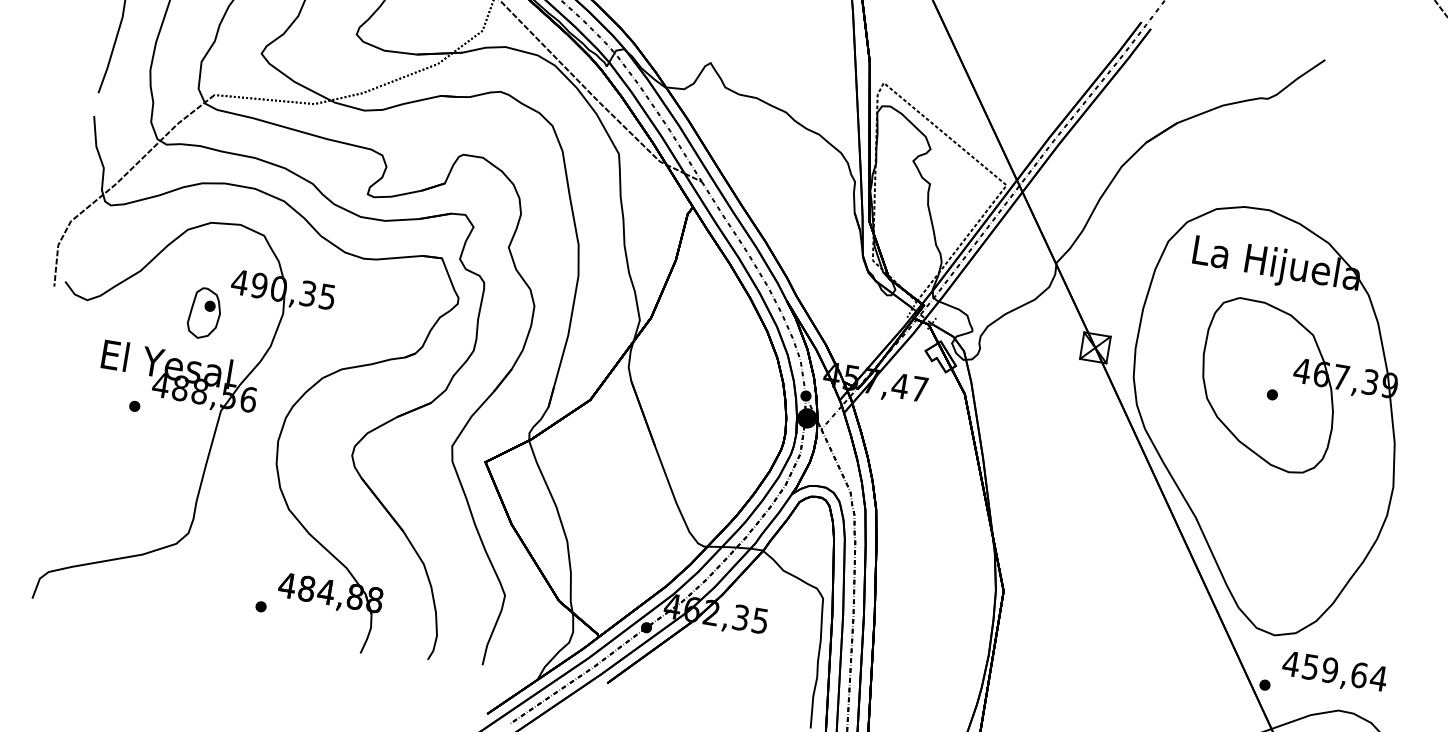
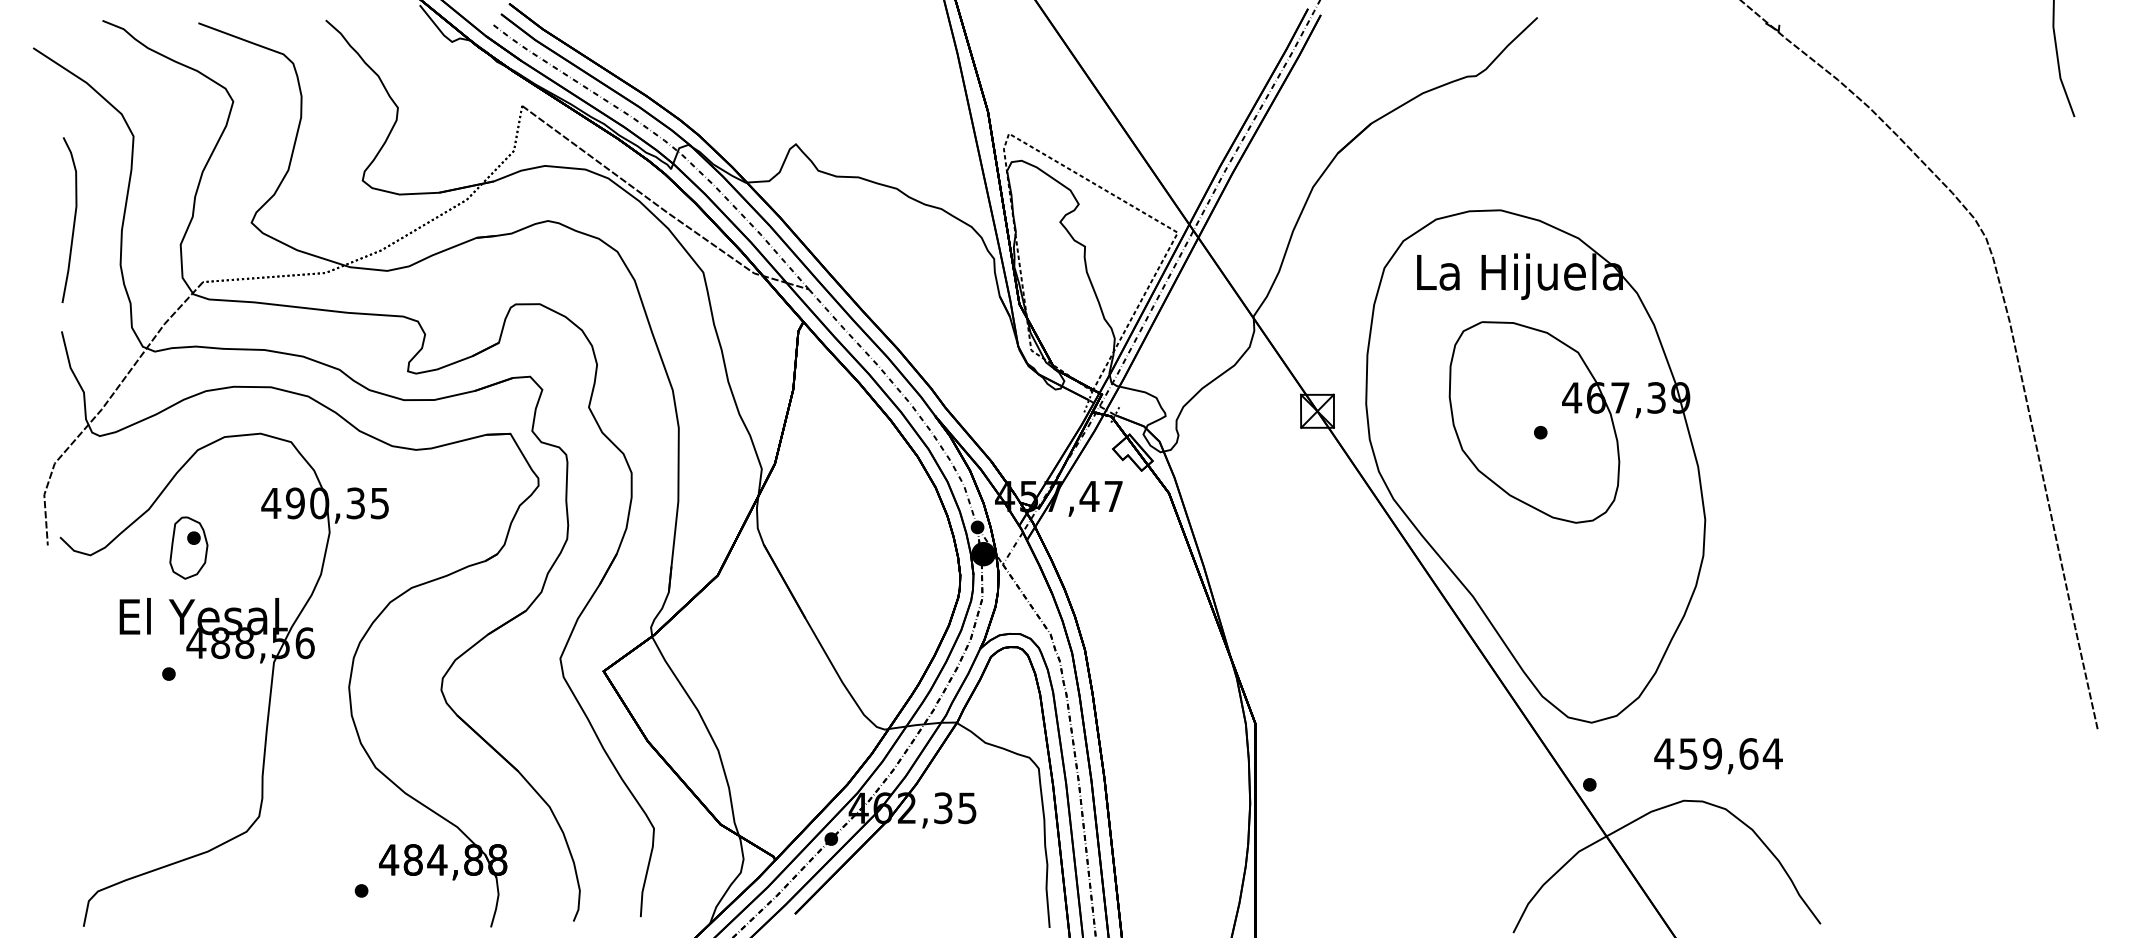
part: (204, 313) -> (188, 547), moved
text: (1334, 673) -> (1718, 756), moved

